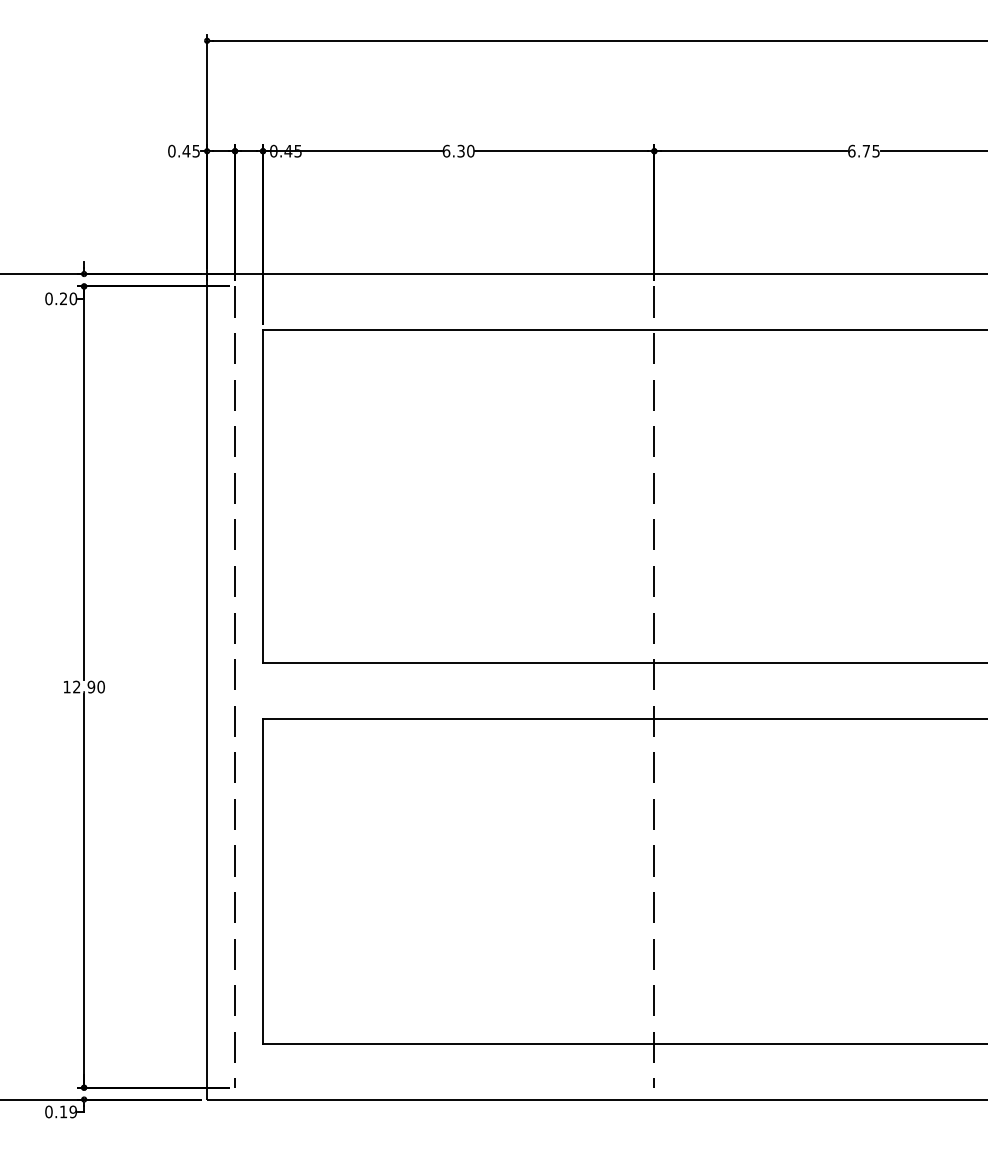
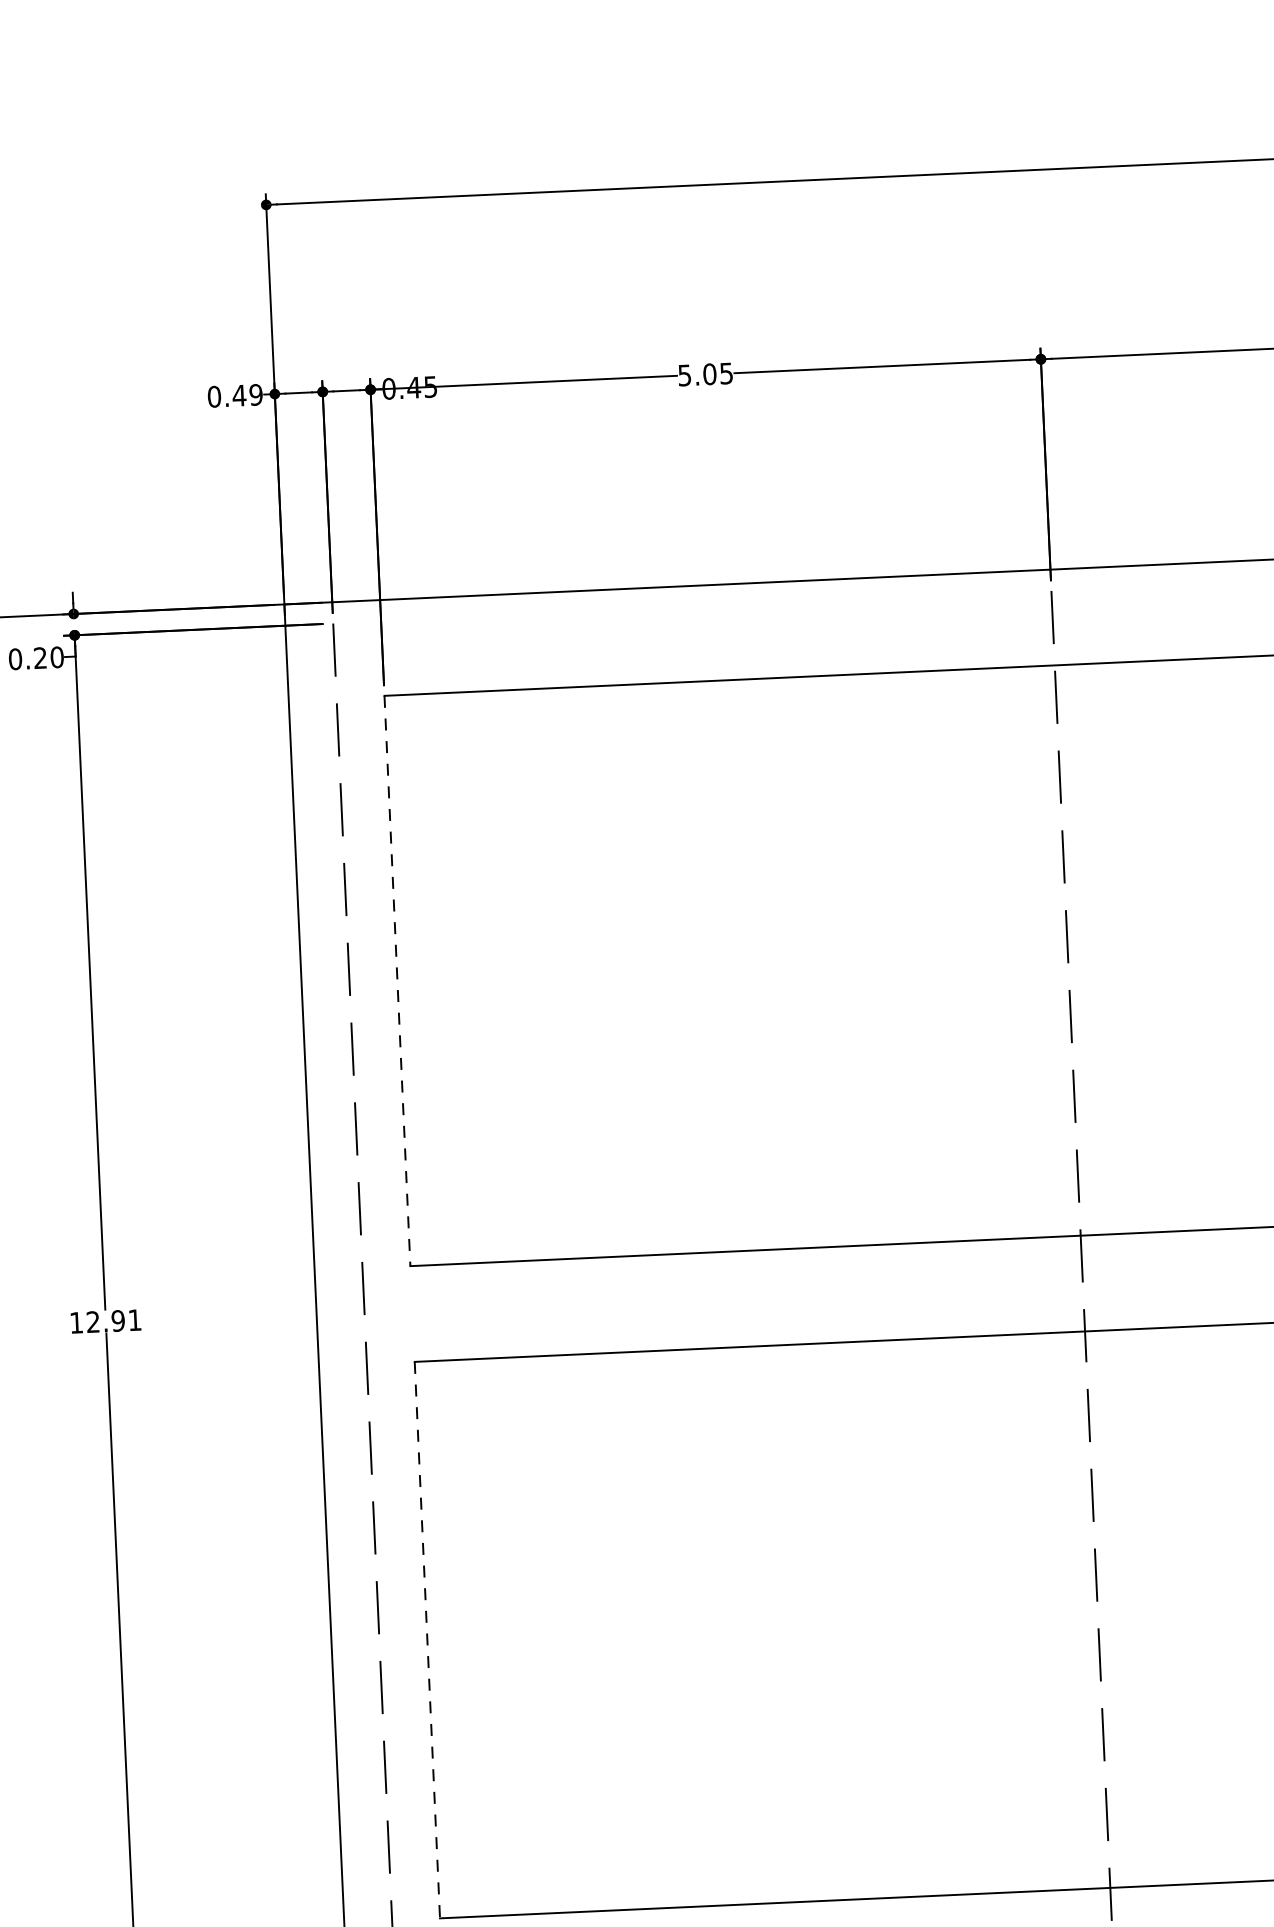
text: (195, 150) -> (254, 393), 0.45 -> 0.49
text: (458, 150) -> (705, 373), 6.30 -> 5.05
line: (263, 496) -> (398, 981), solid -> dashed
text: (100, 686) -> (133, 1319), 12.90 -> 12.91
line: (263, 881) -> (428, 1640), solid -> dashed

